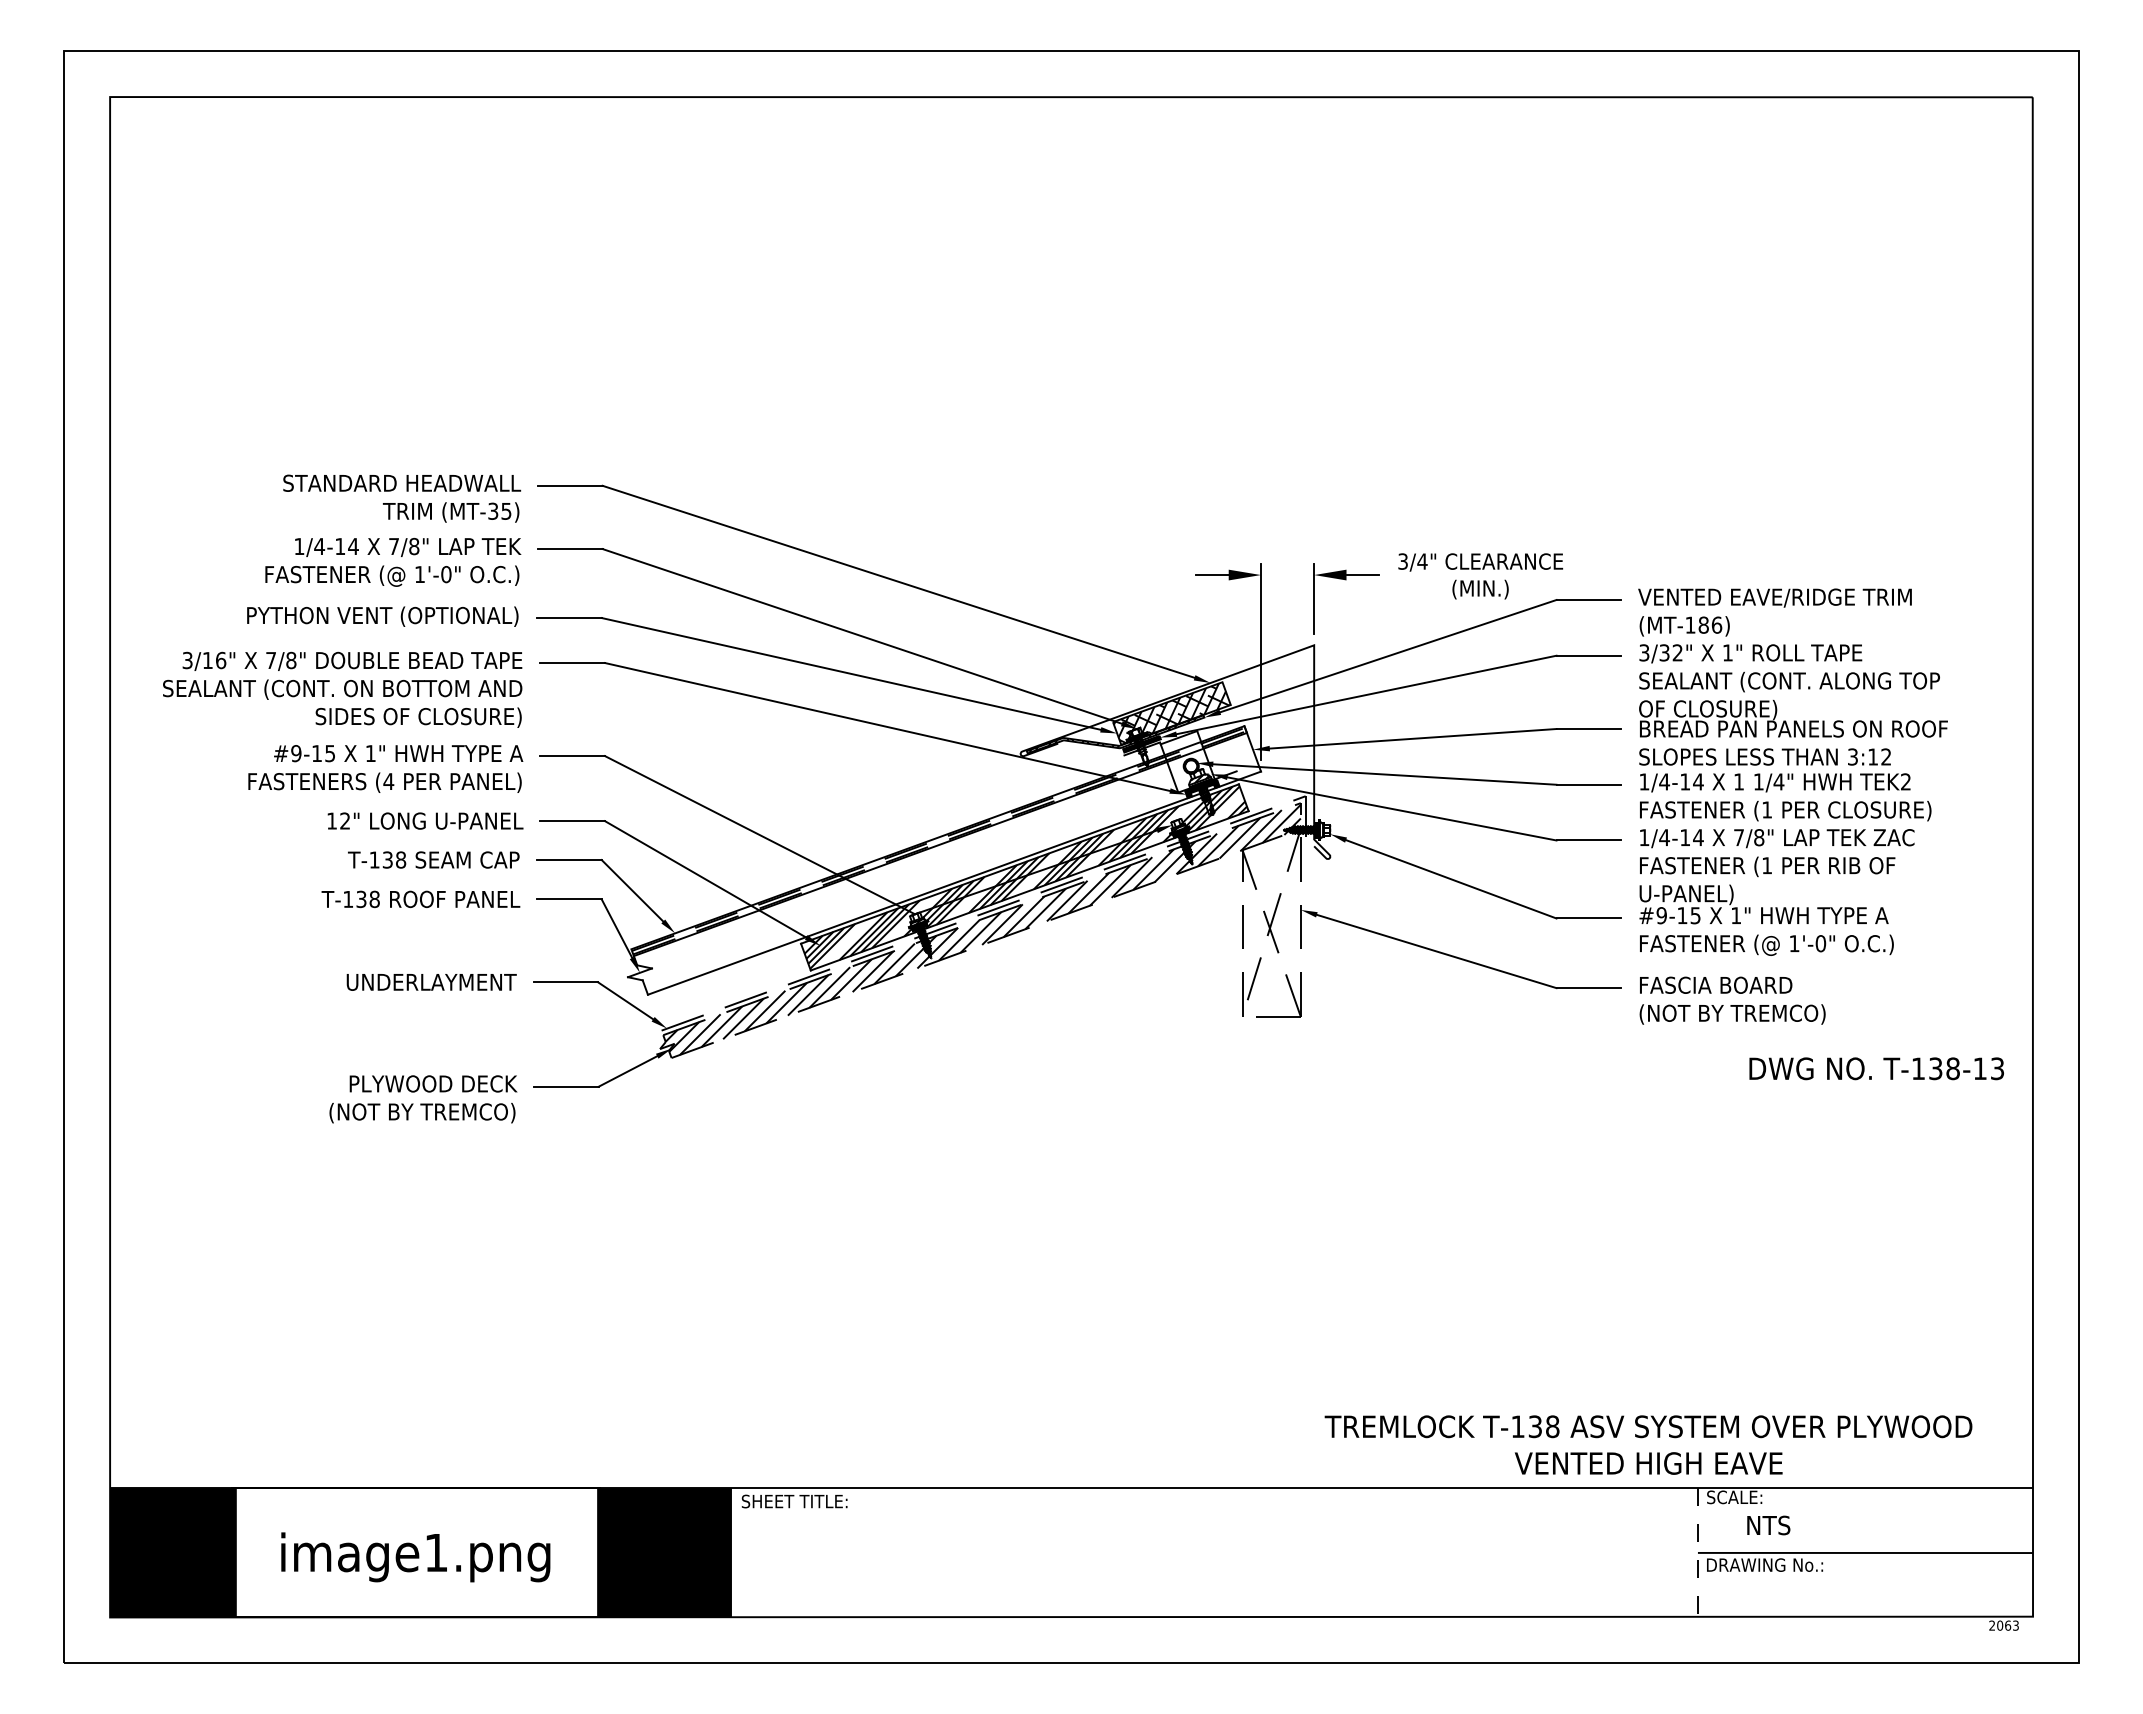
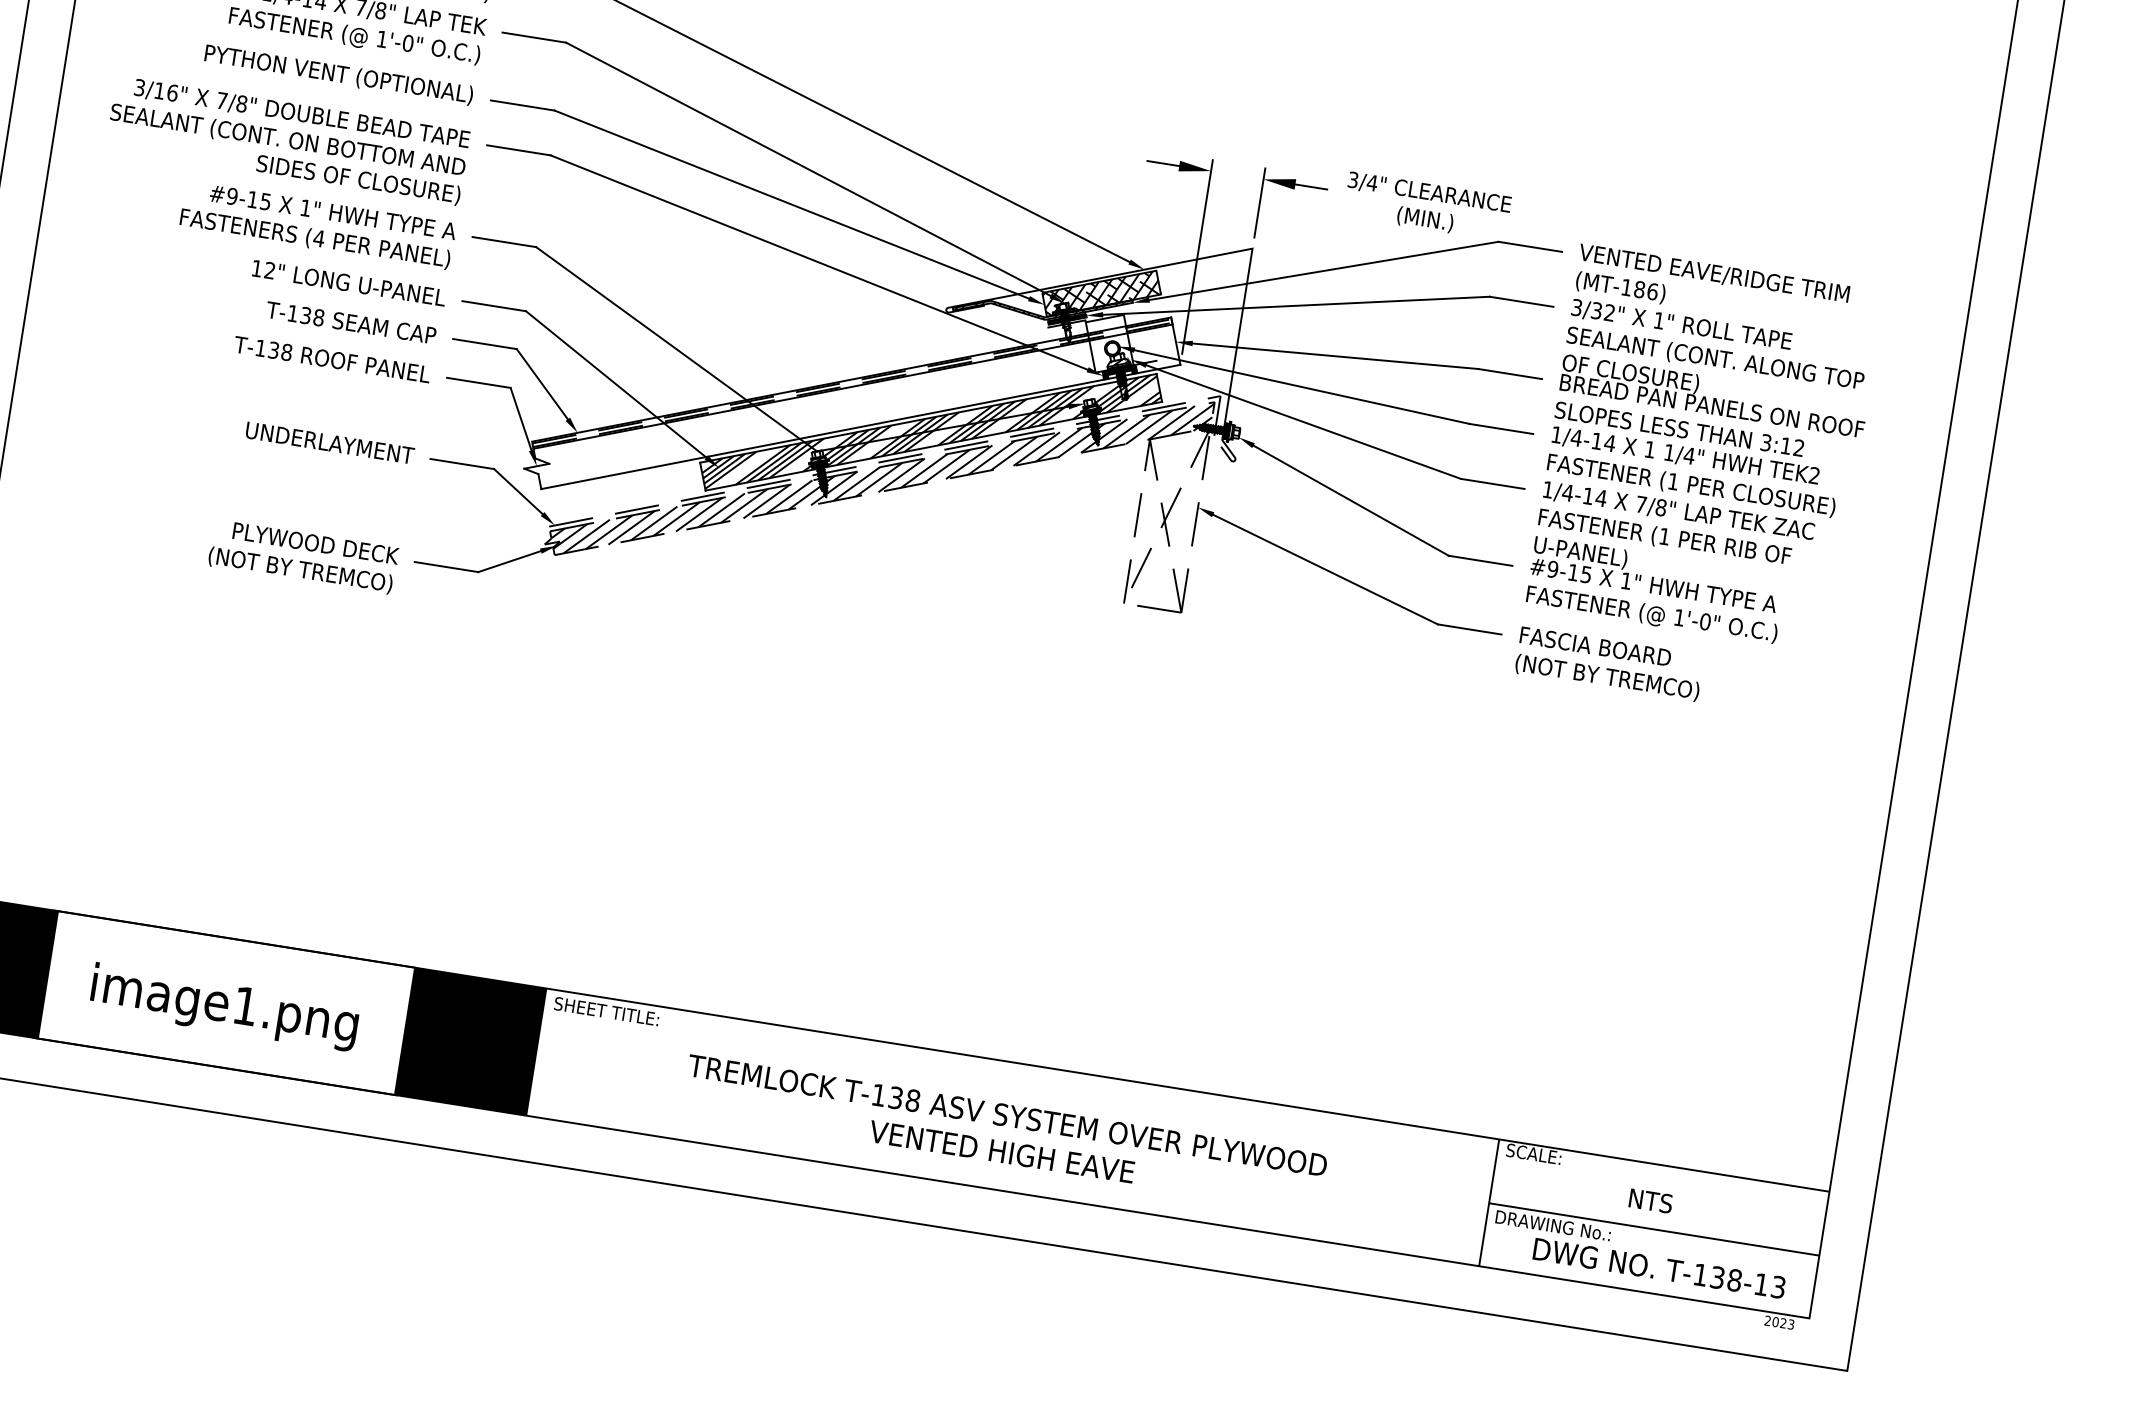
text: (1876, 1068) -> (1659, 1268), moved
text: (1648, 1444) -> (1004, 1133), moved
text: (1768, 1525) -> (1650, 1201), moved
line: (1697, 1552) -> (1488, 1202), dashed -> solid
text: (2008, 1625) -> (1783, 1323), 2063 -> 2023

